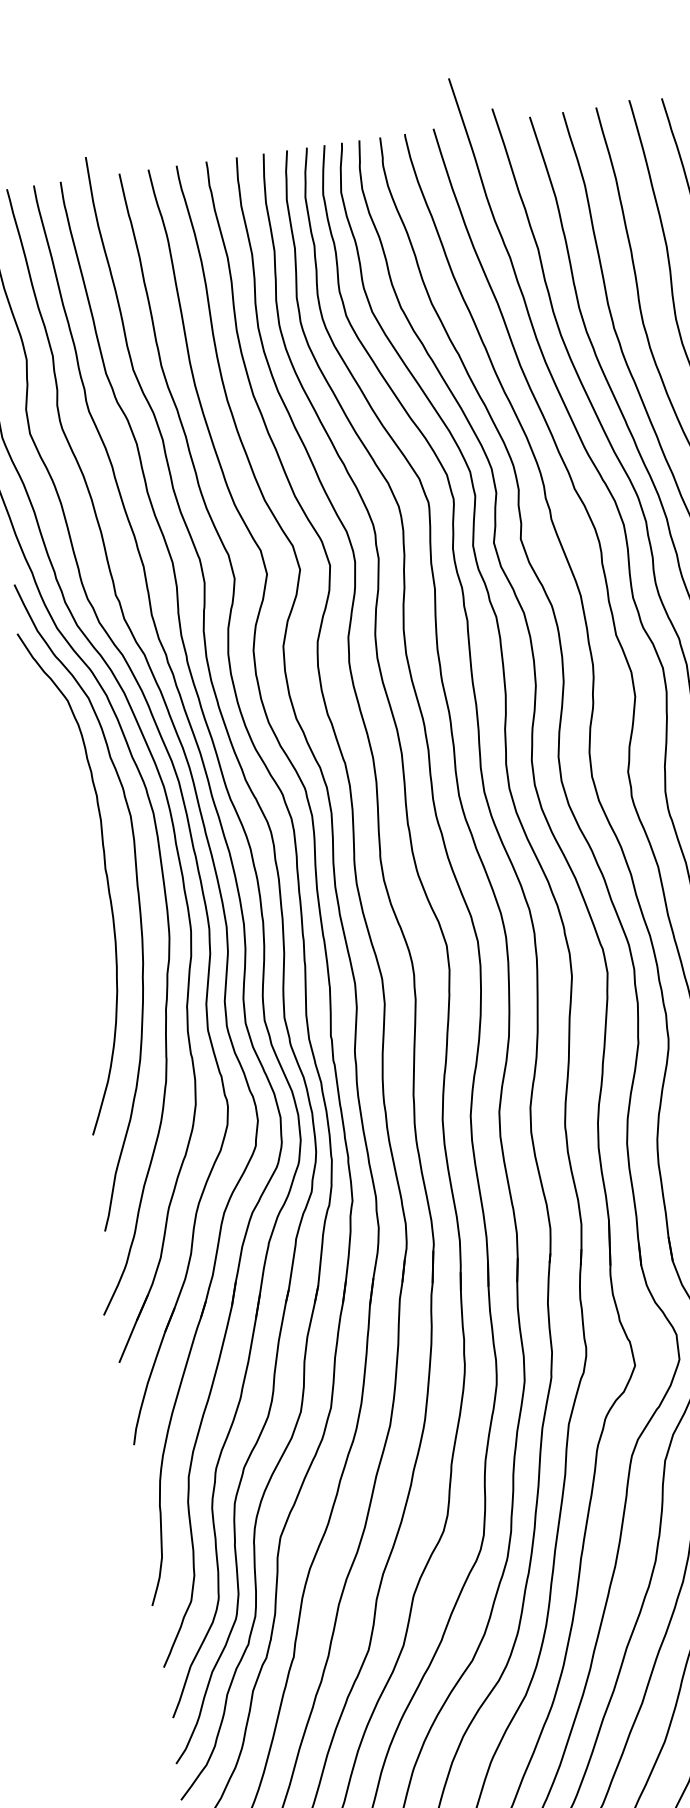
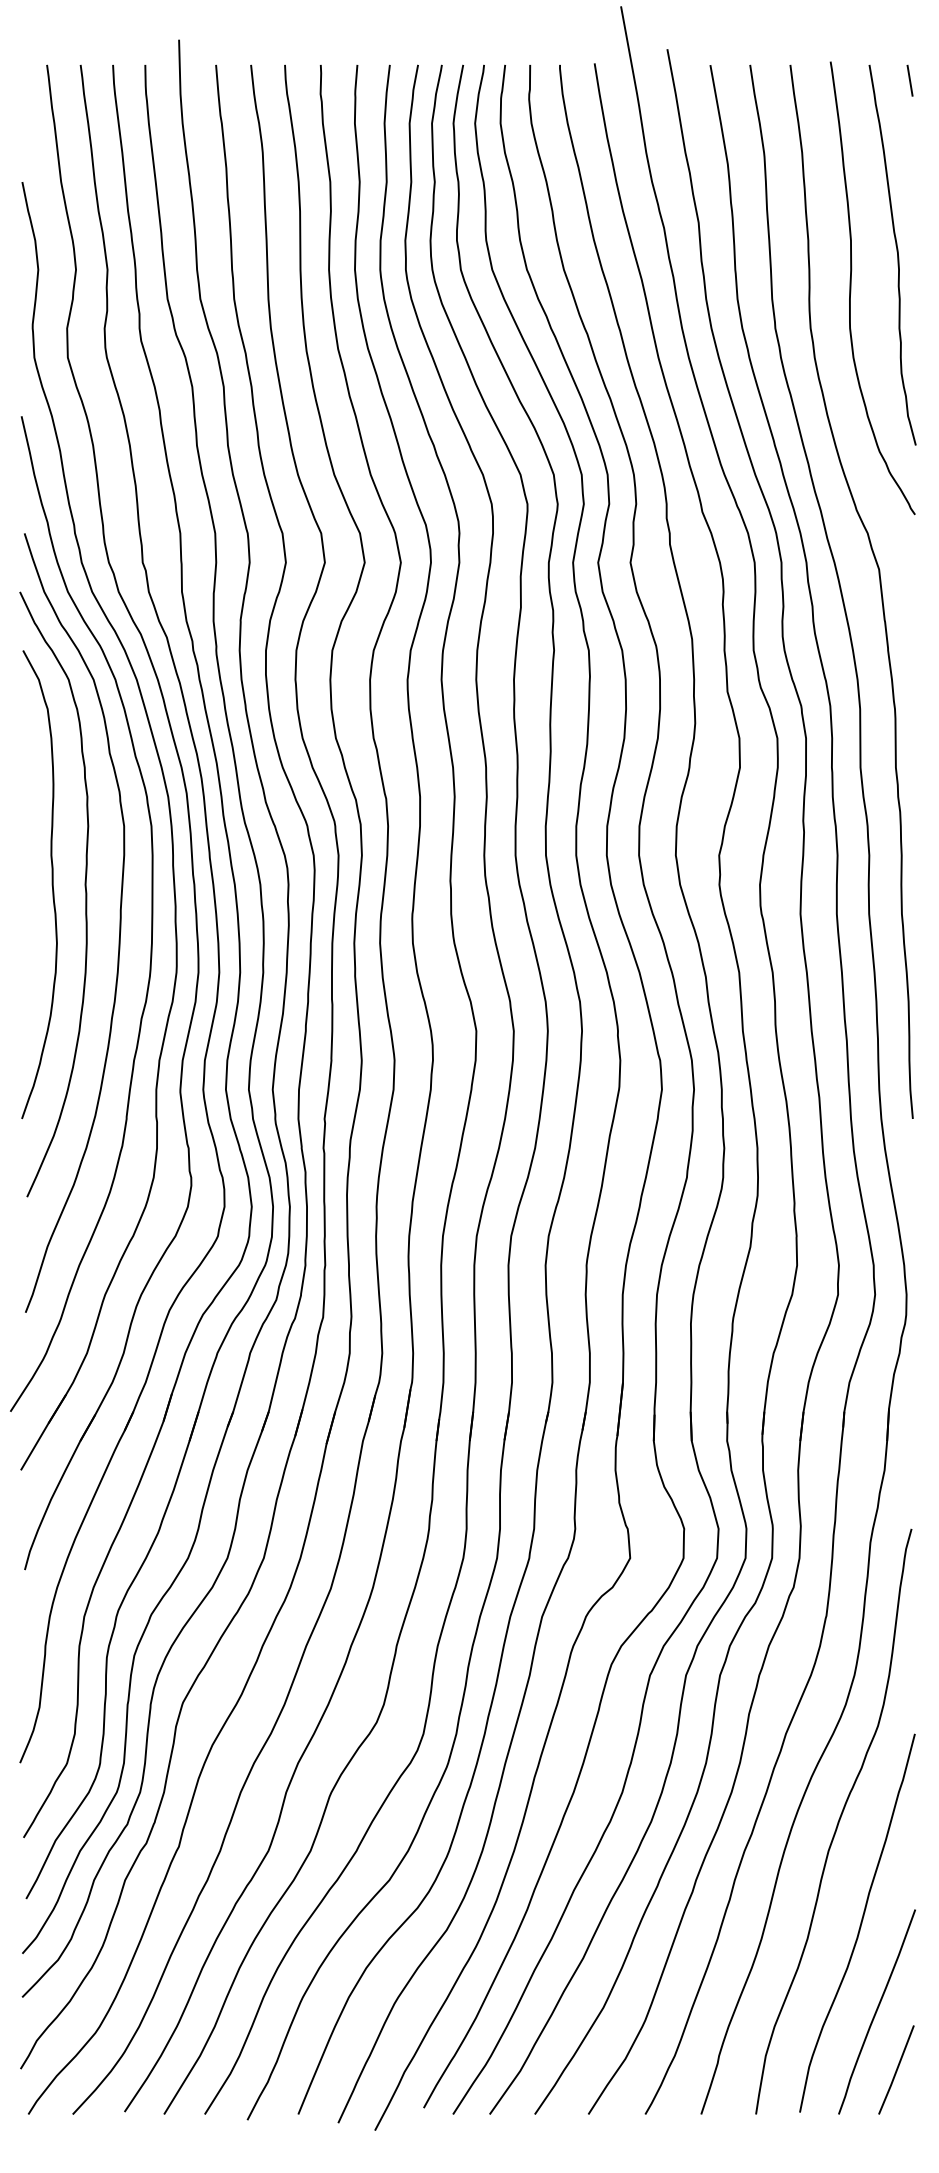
curve: (77, 873) -> (51, 884), added

